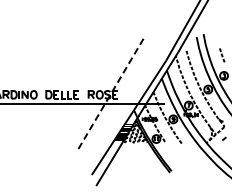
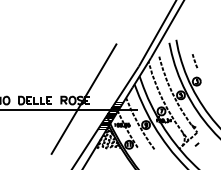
line: (111, 93) -> (84, 99), dashed -> solid

